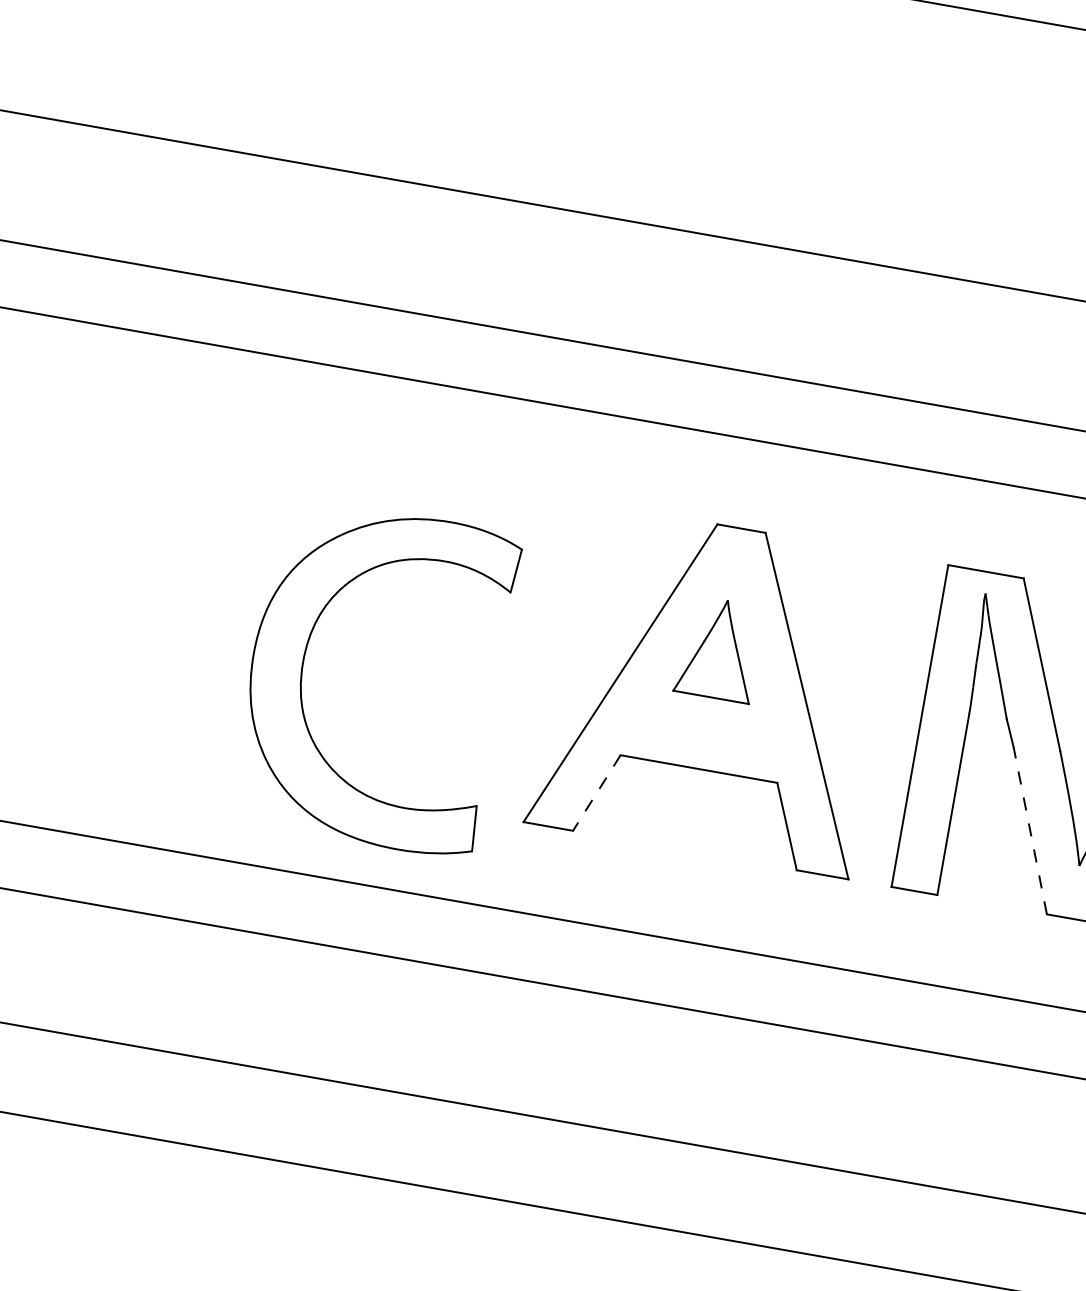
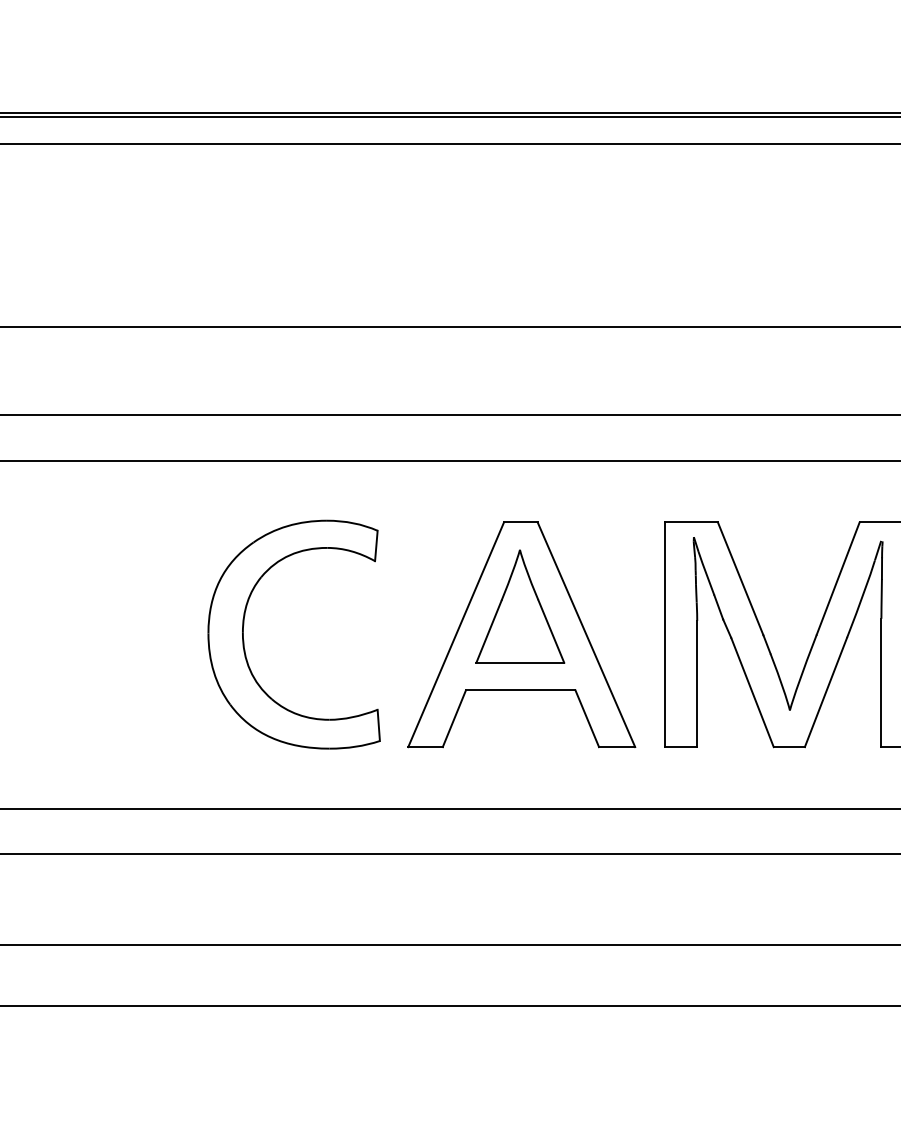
part: (719, 649) -> (520, 606), size x1.67
part: (303, 673) -> (244, 640), moved
line: (596, 792) -> (454, 718), dashed -> solid
line: (1030, 830) -> (752, 692), dashed -> solid

